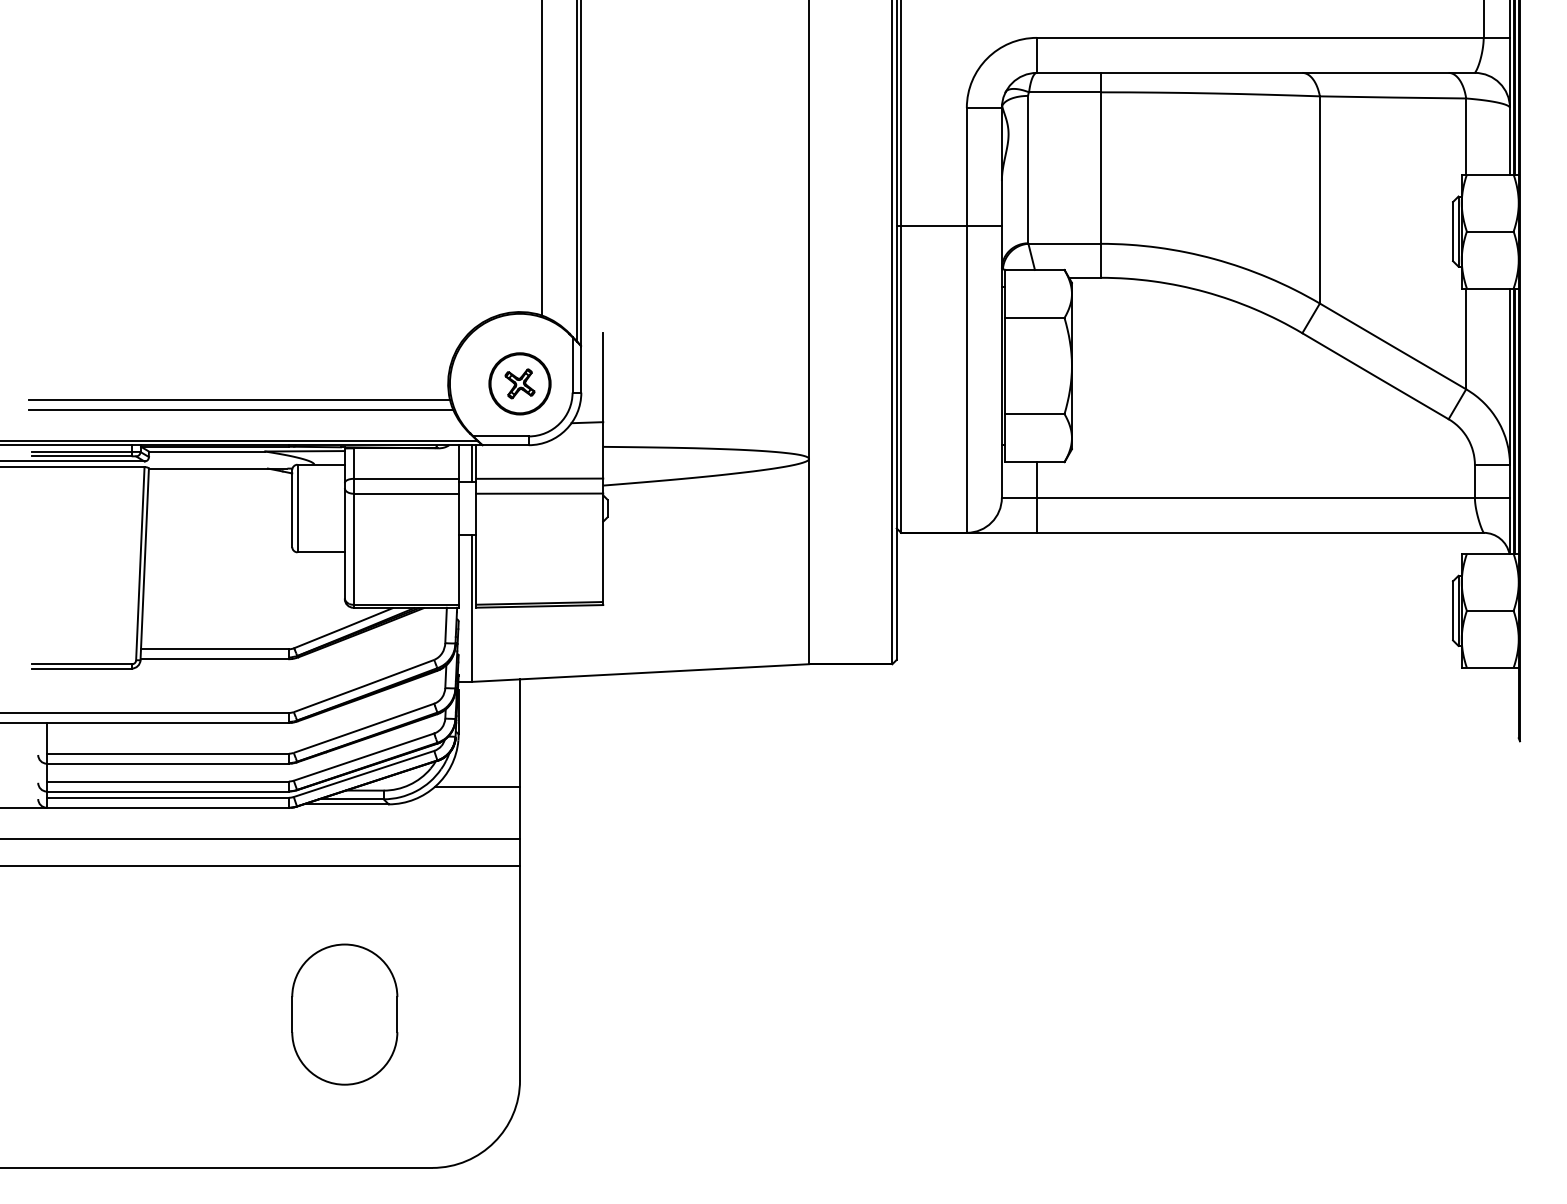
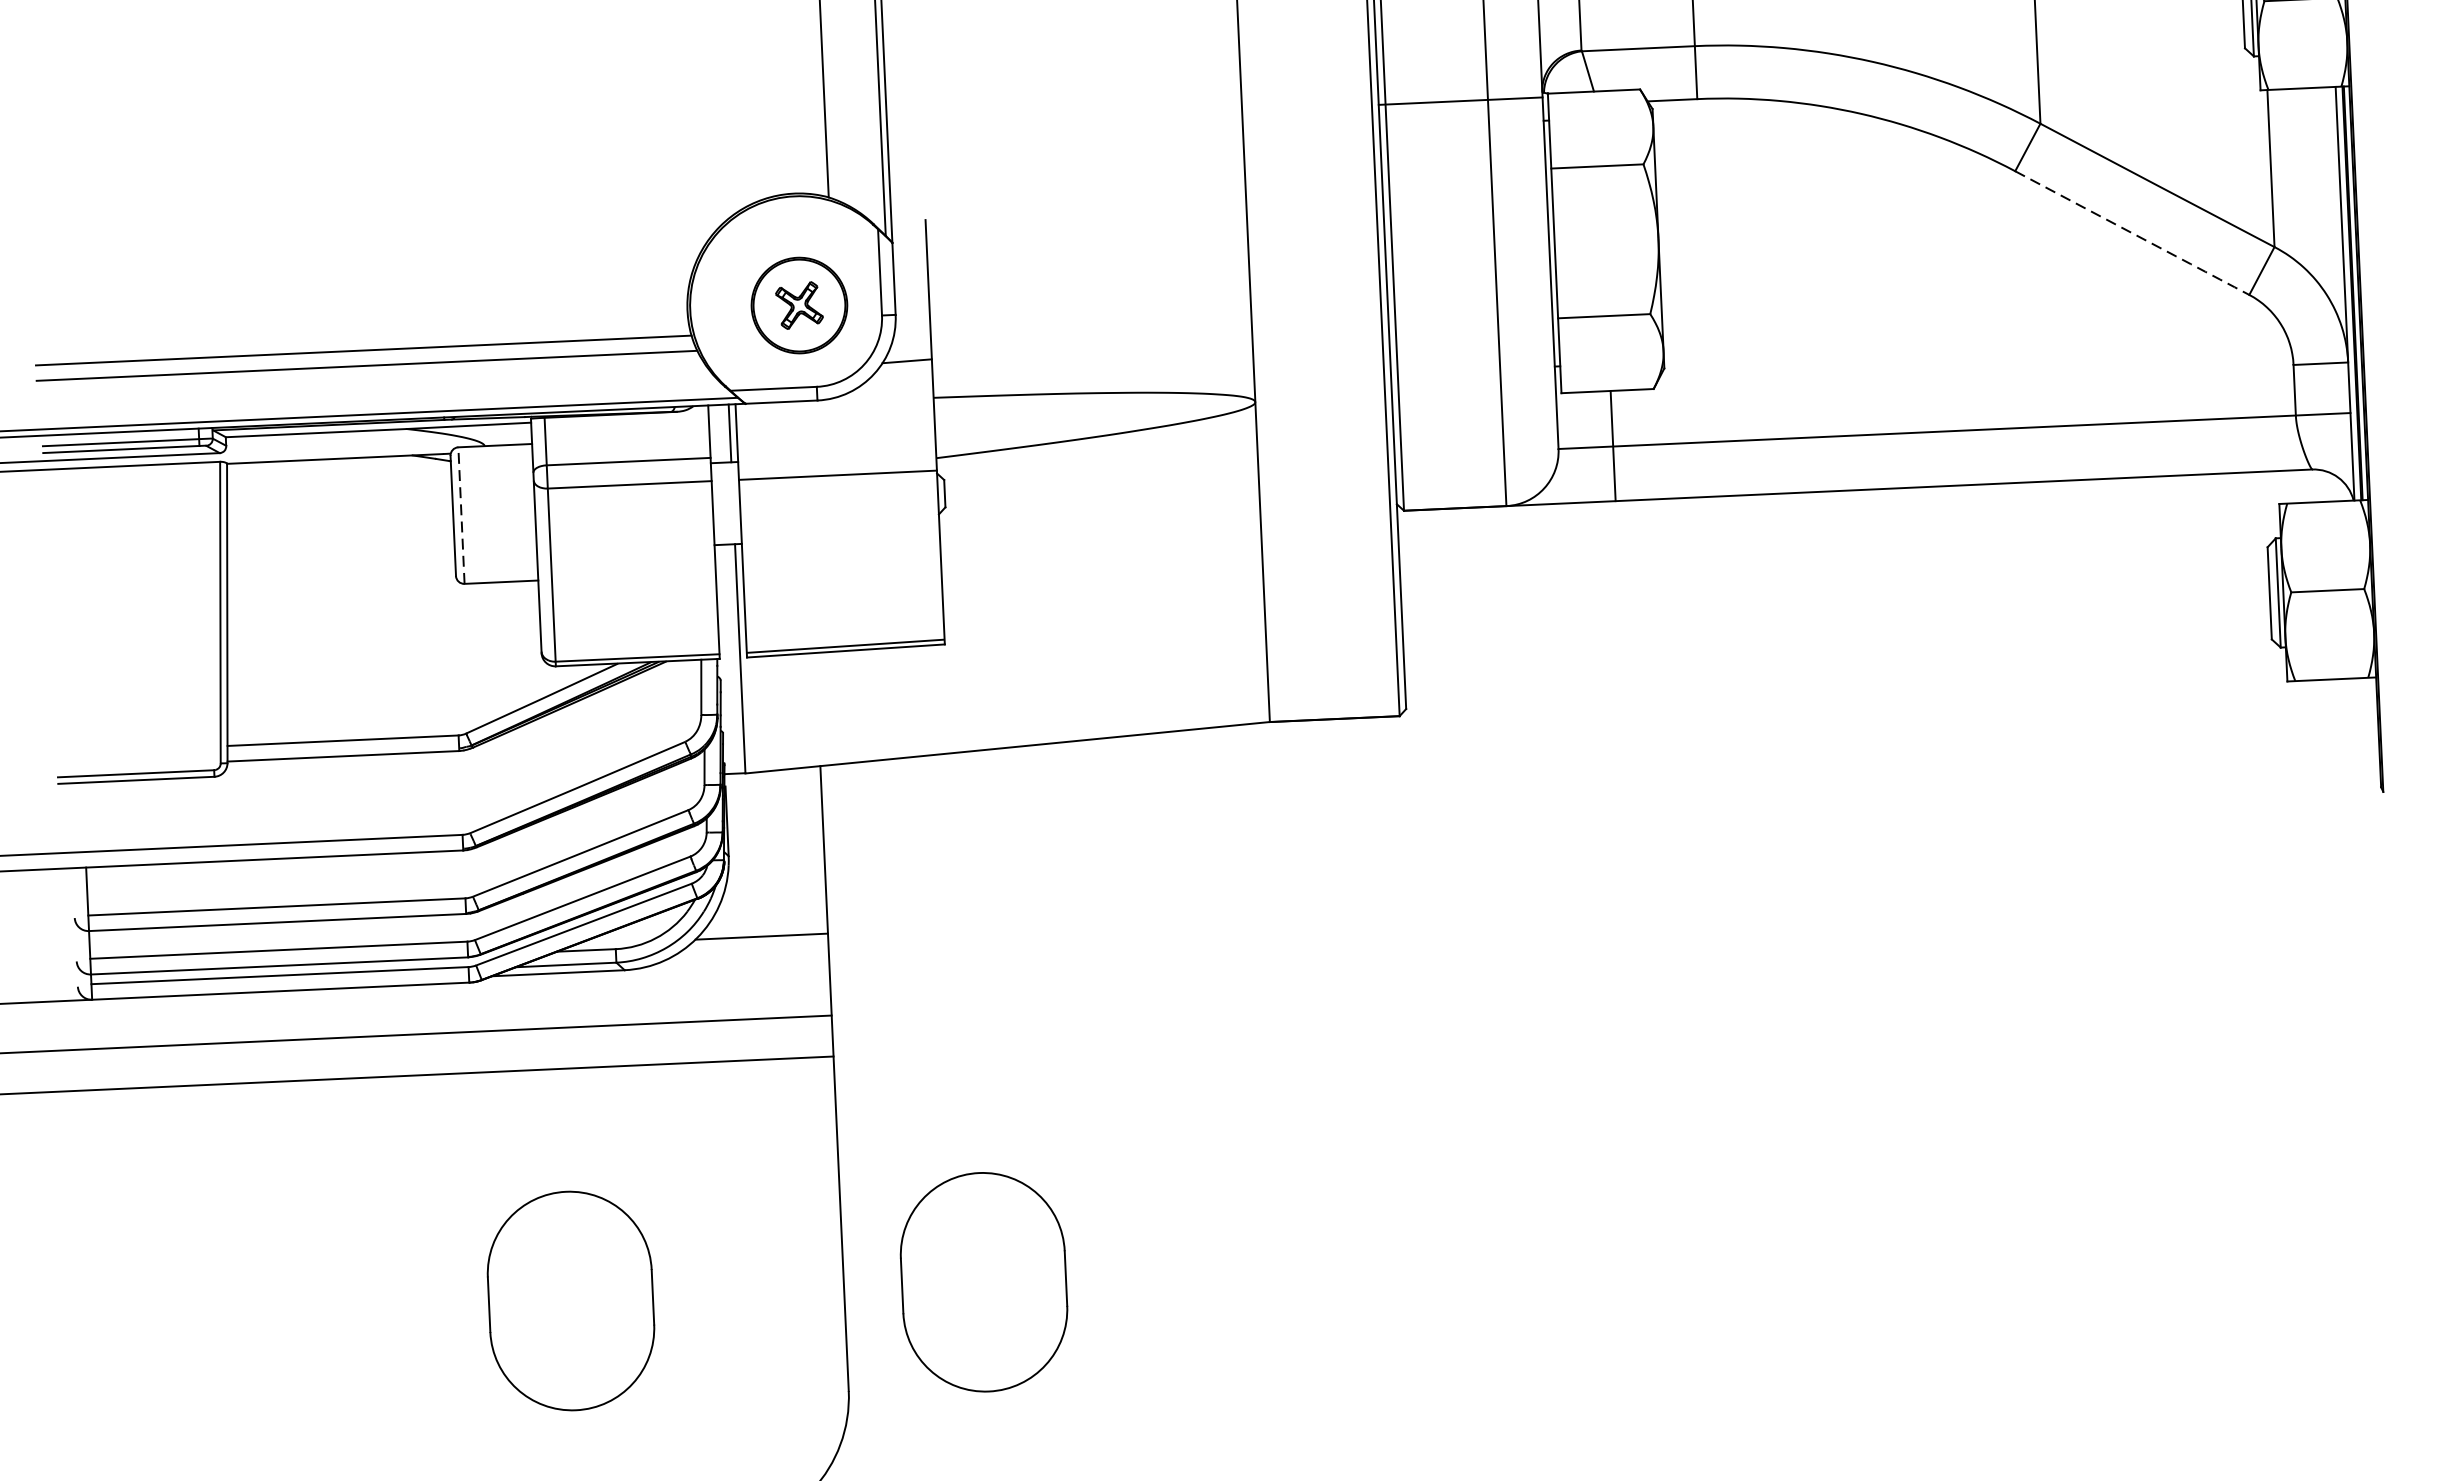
line: (948, 226) -> (1459, 101), moved
arc: (1375, 376) -> (2132, 233), solid -> dashed
line: (539, 478) -> (836, 451), removed
line: (297, 508) -> (461, 515), solid -> dashed
part: (609, 1014) -> (983, 1282), added

